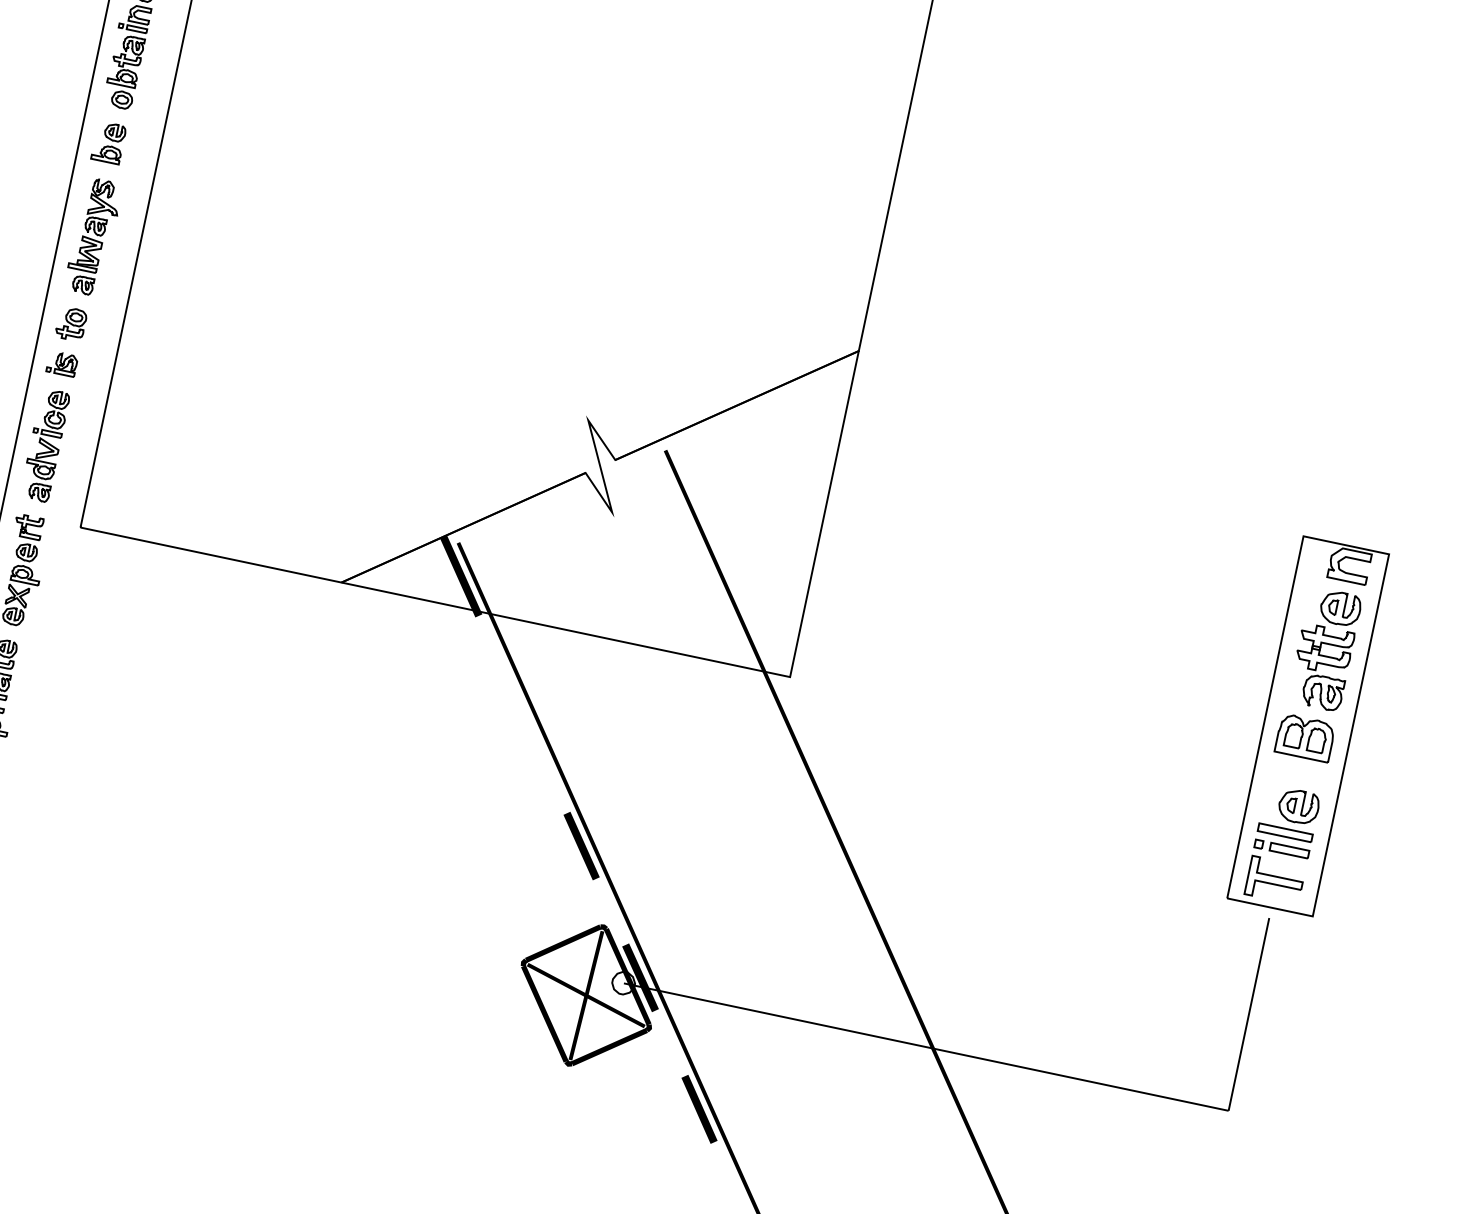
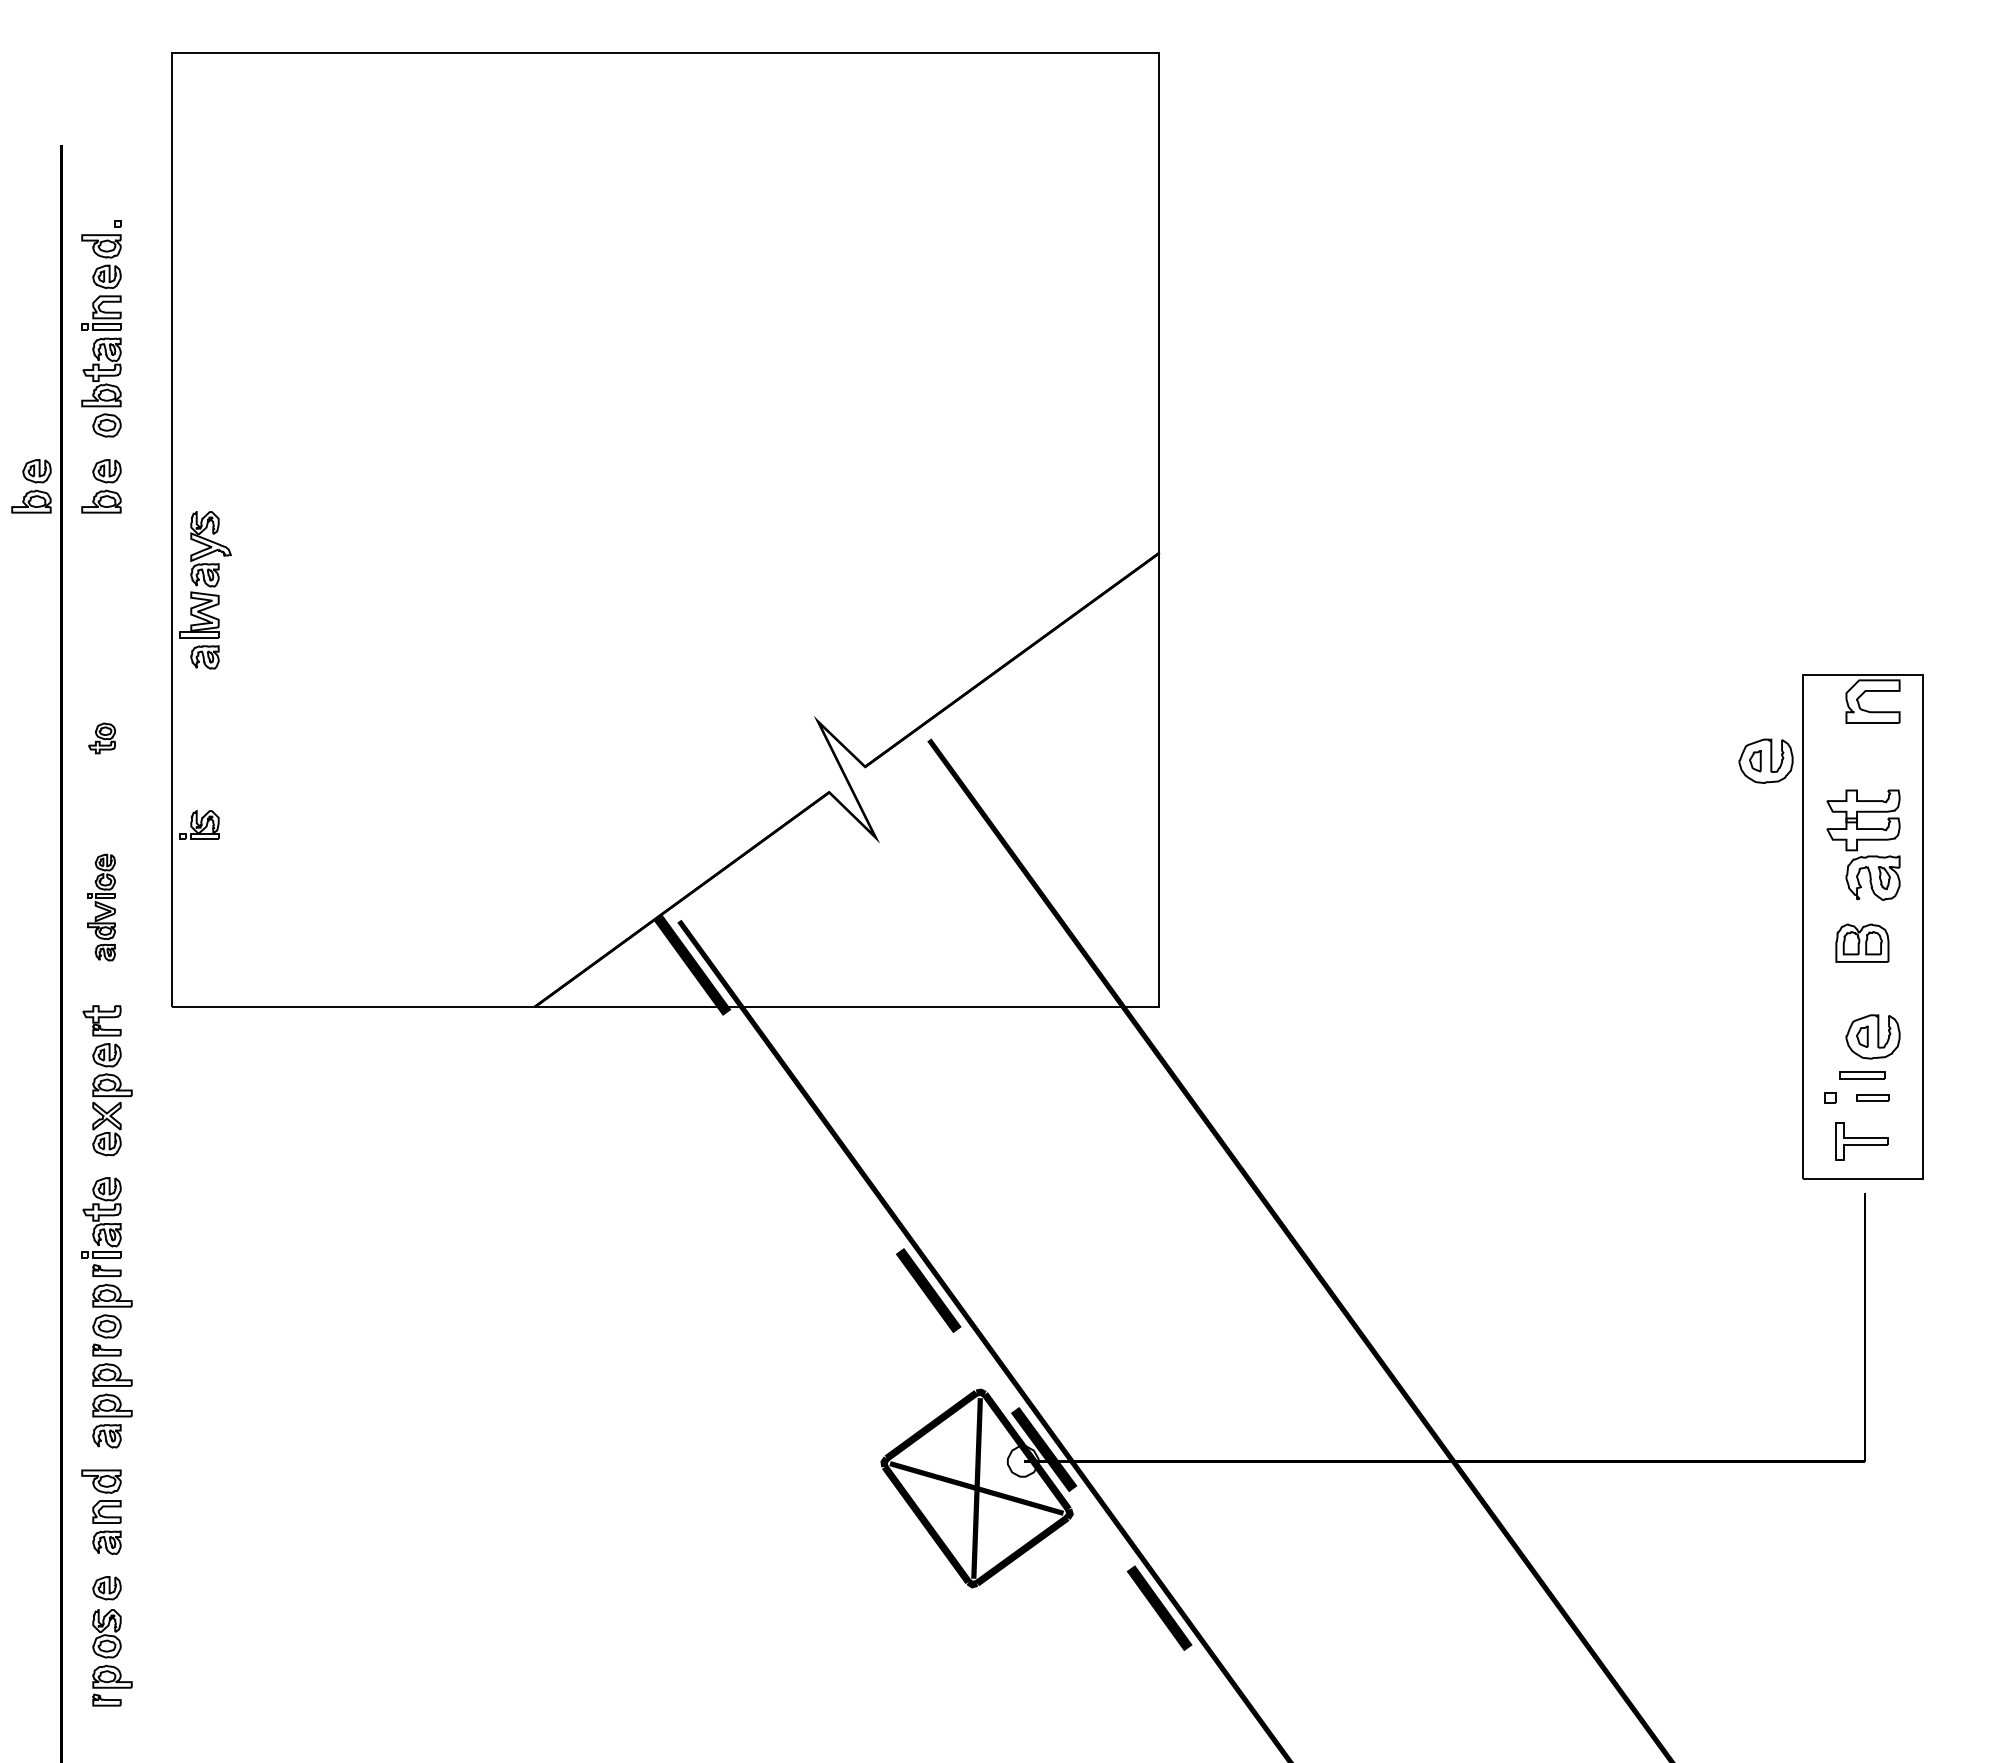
part: (58, 132) -> (31, 486), added
part: (93, 237) -> (205, 590), moved
part: (70, 323) -> (101, 738), size x0.7
part: (62, 363) -> (199, 824), moved
part: (45, 445) -> (101, 907), size x0.7
part: (1340, 608) -> (1765, 760), moved
part: (1305, 737) -> (1862, 942), size x0.7
part: (1285, 832) -> (1862, 1075), size x0.6
part: (1289, 850) -> (1872, 1097), size x0.6
part: (1275, 880) -> (1862, 1141), size x0.7

